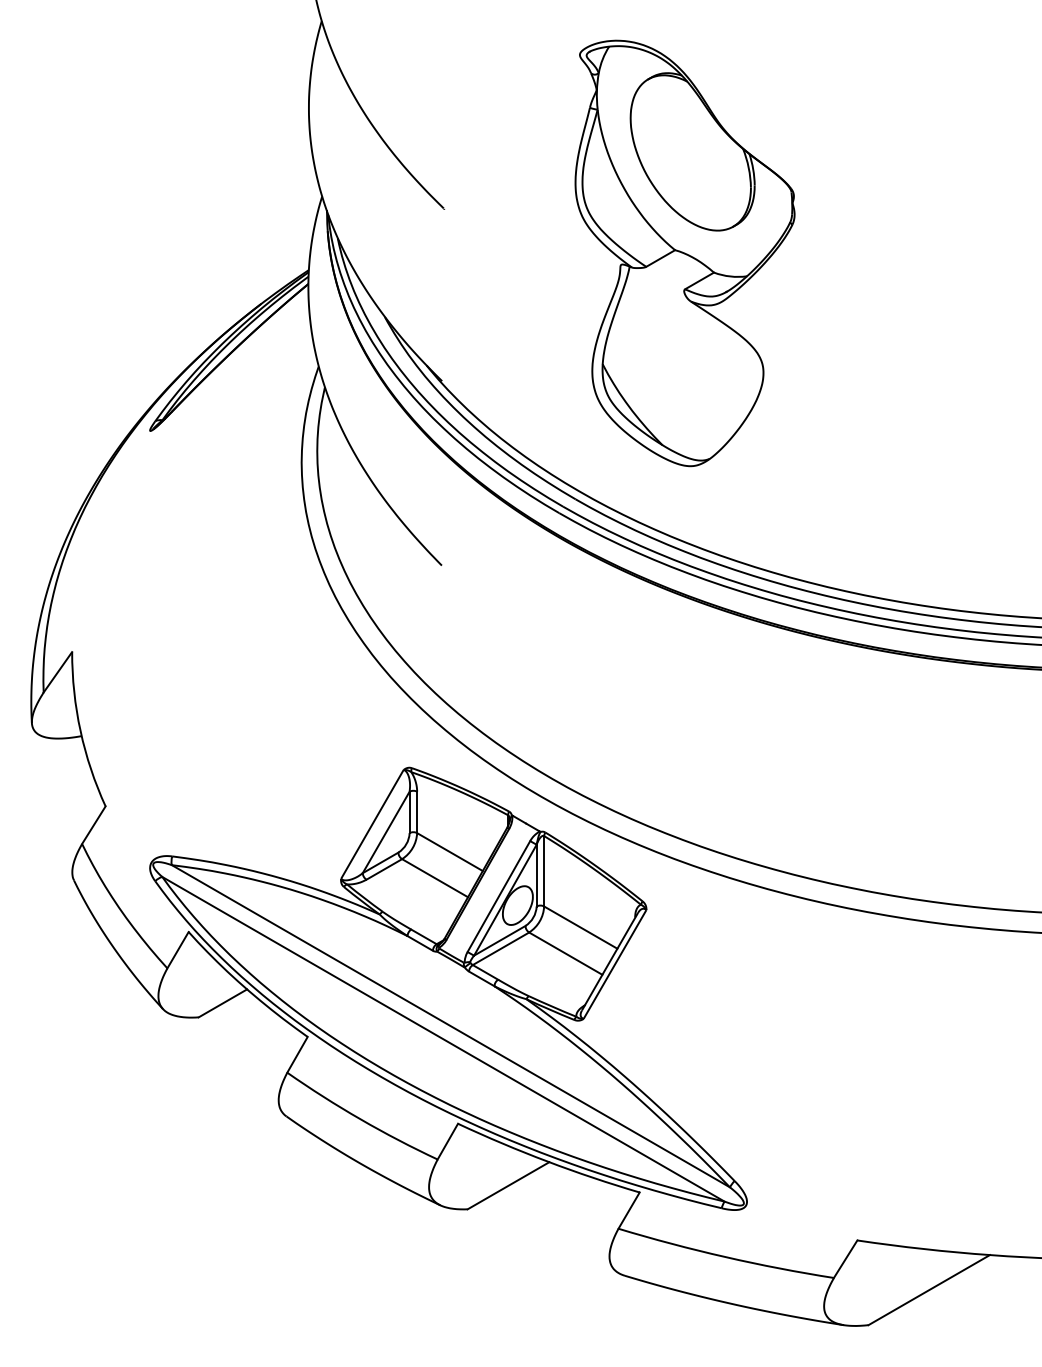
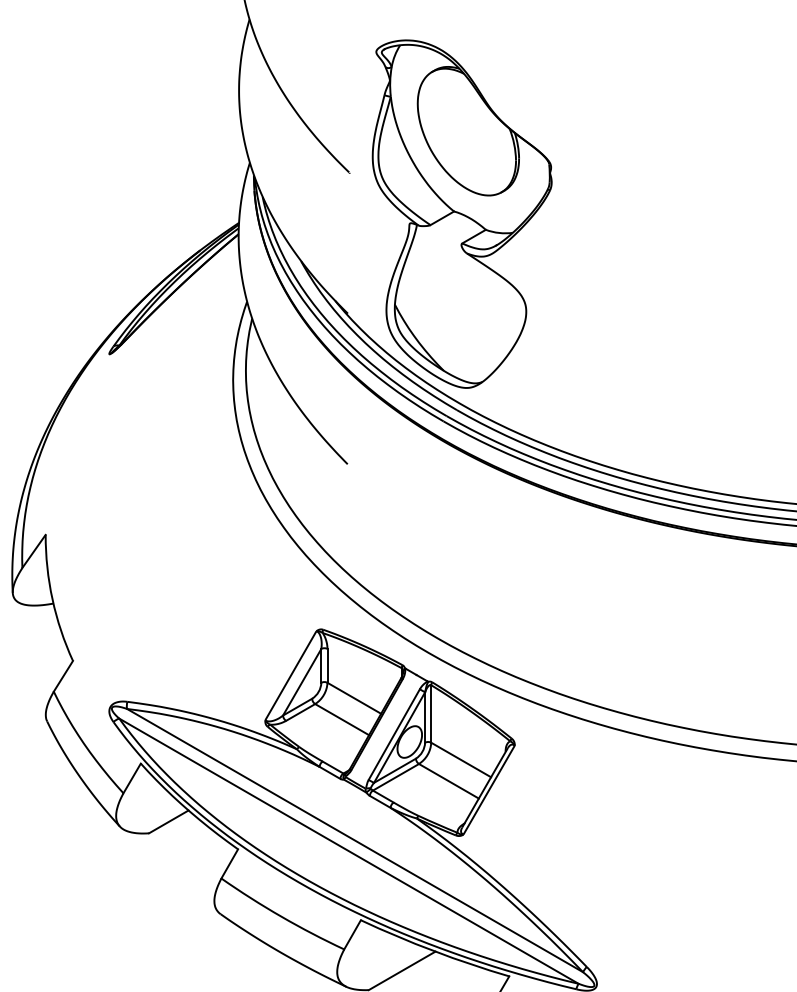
part: (684, 253) -> (461, 214), moved

